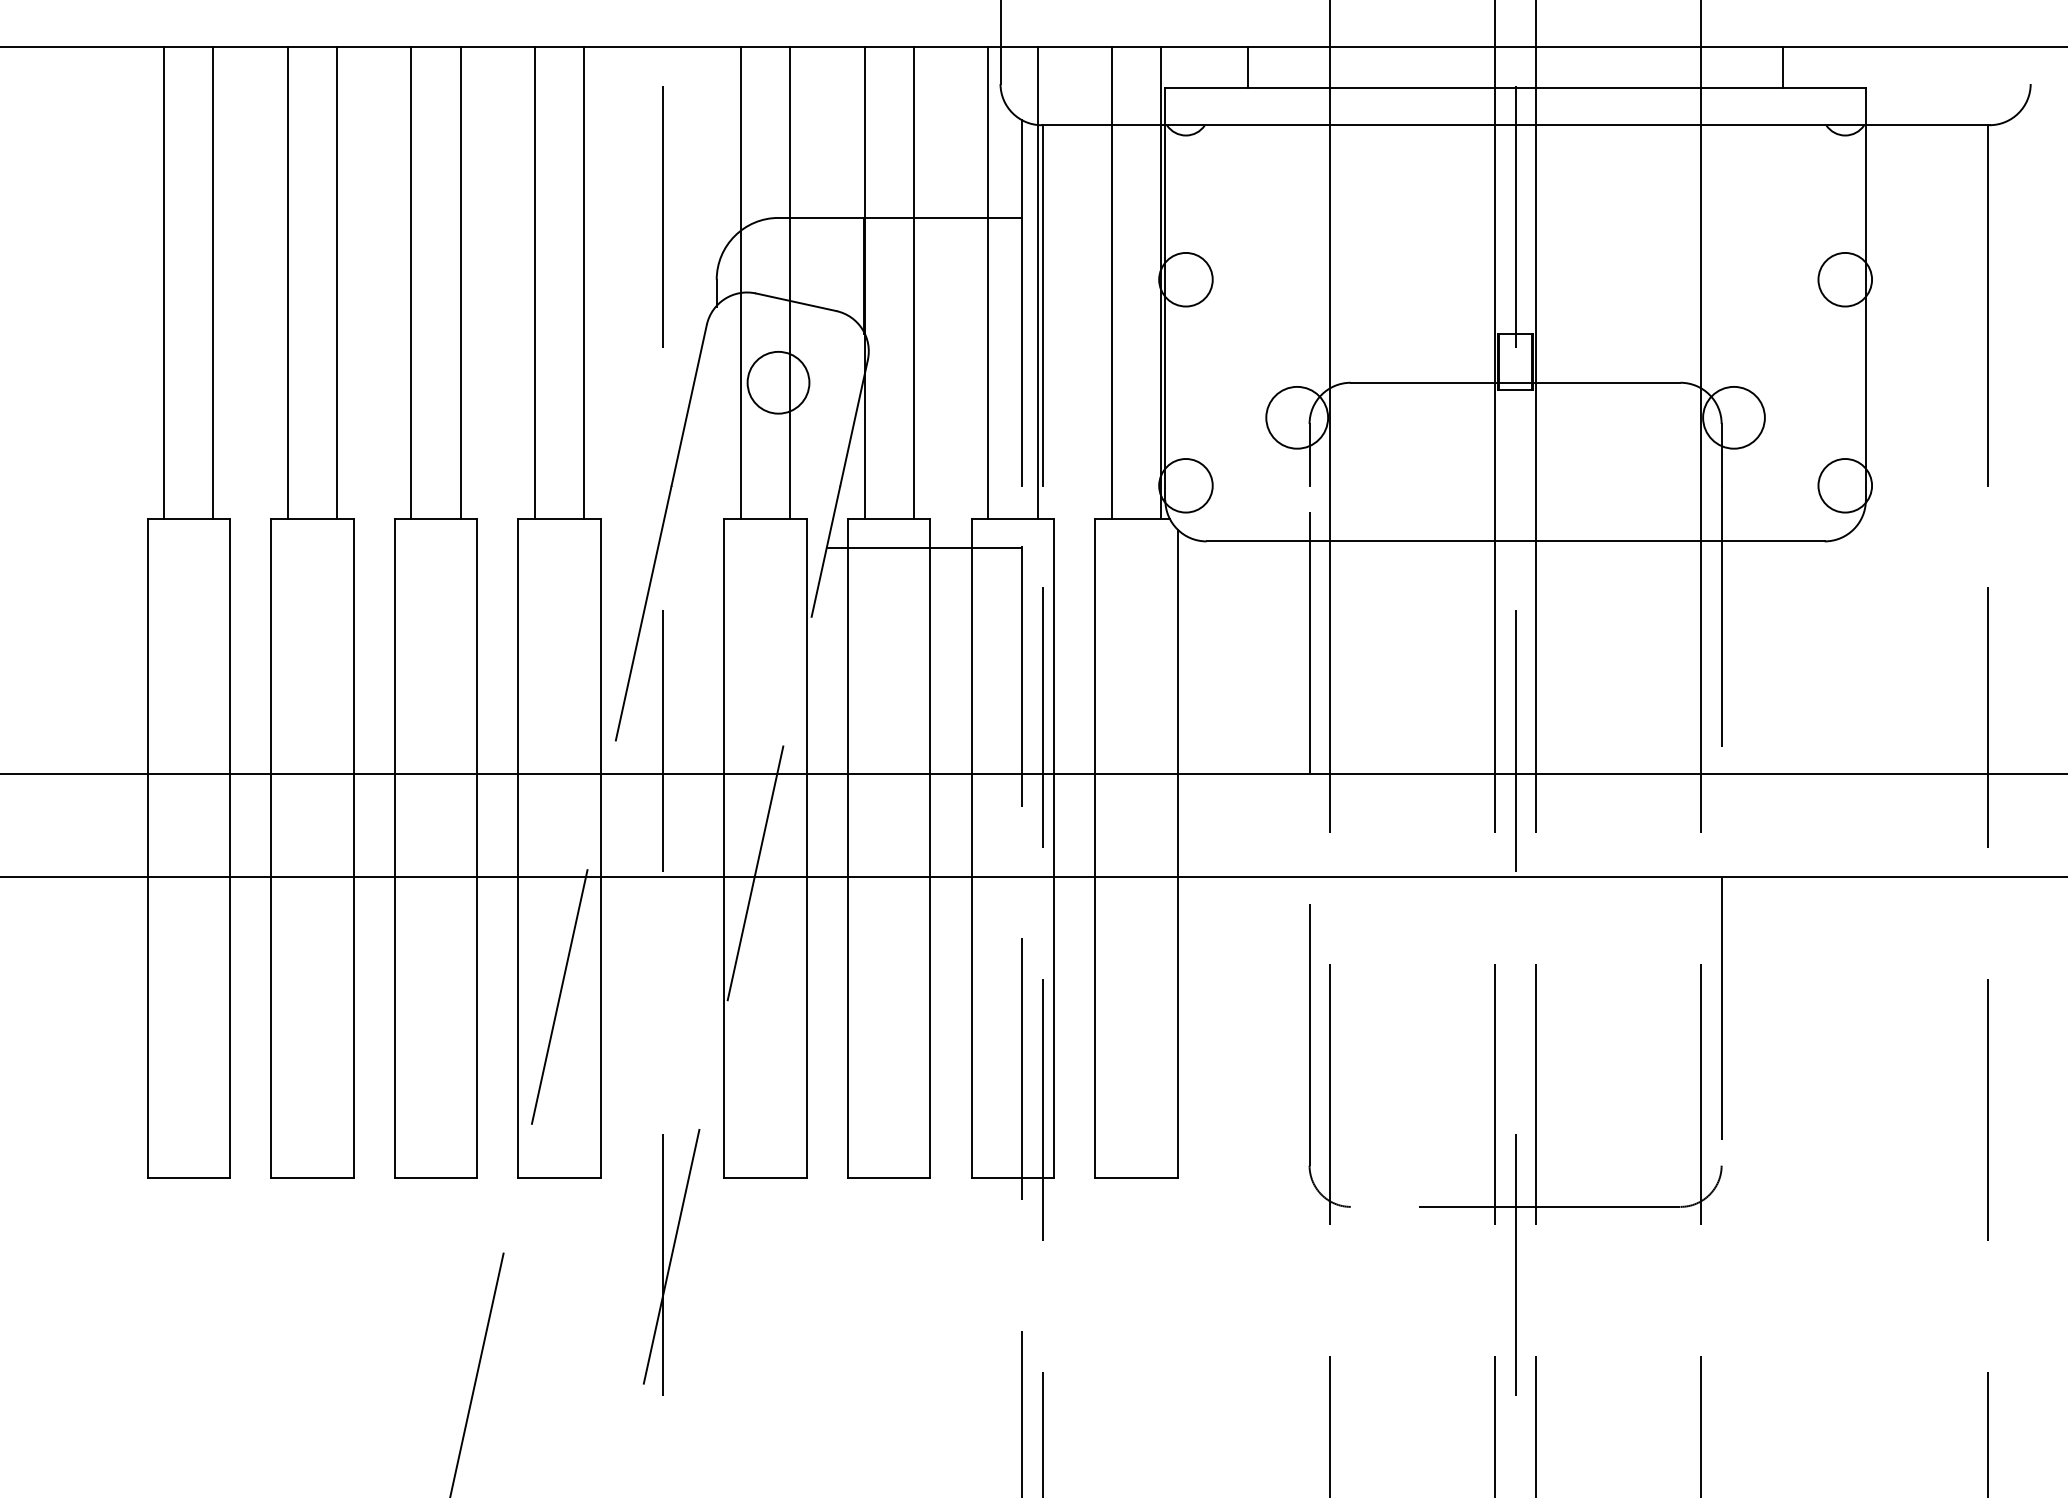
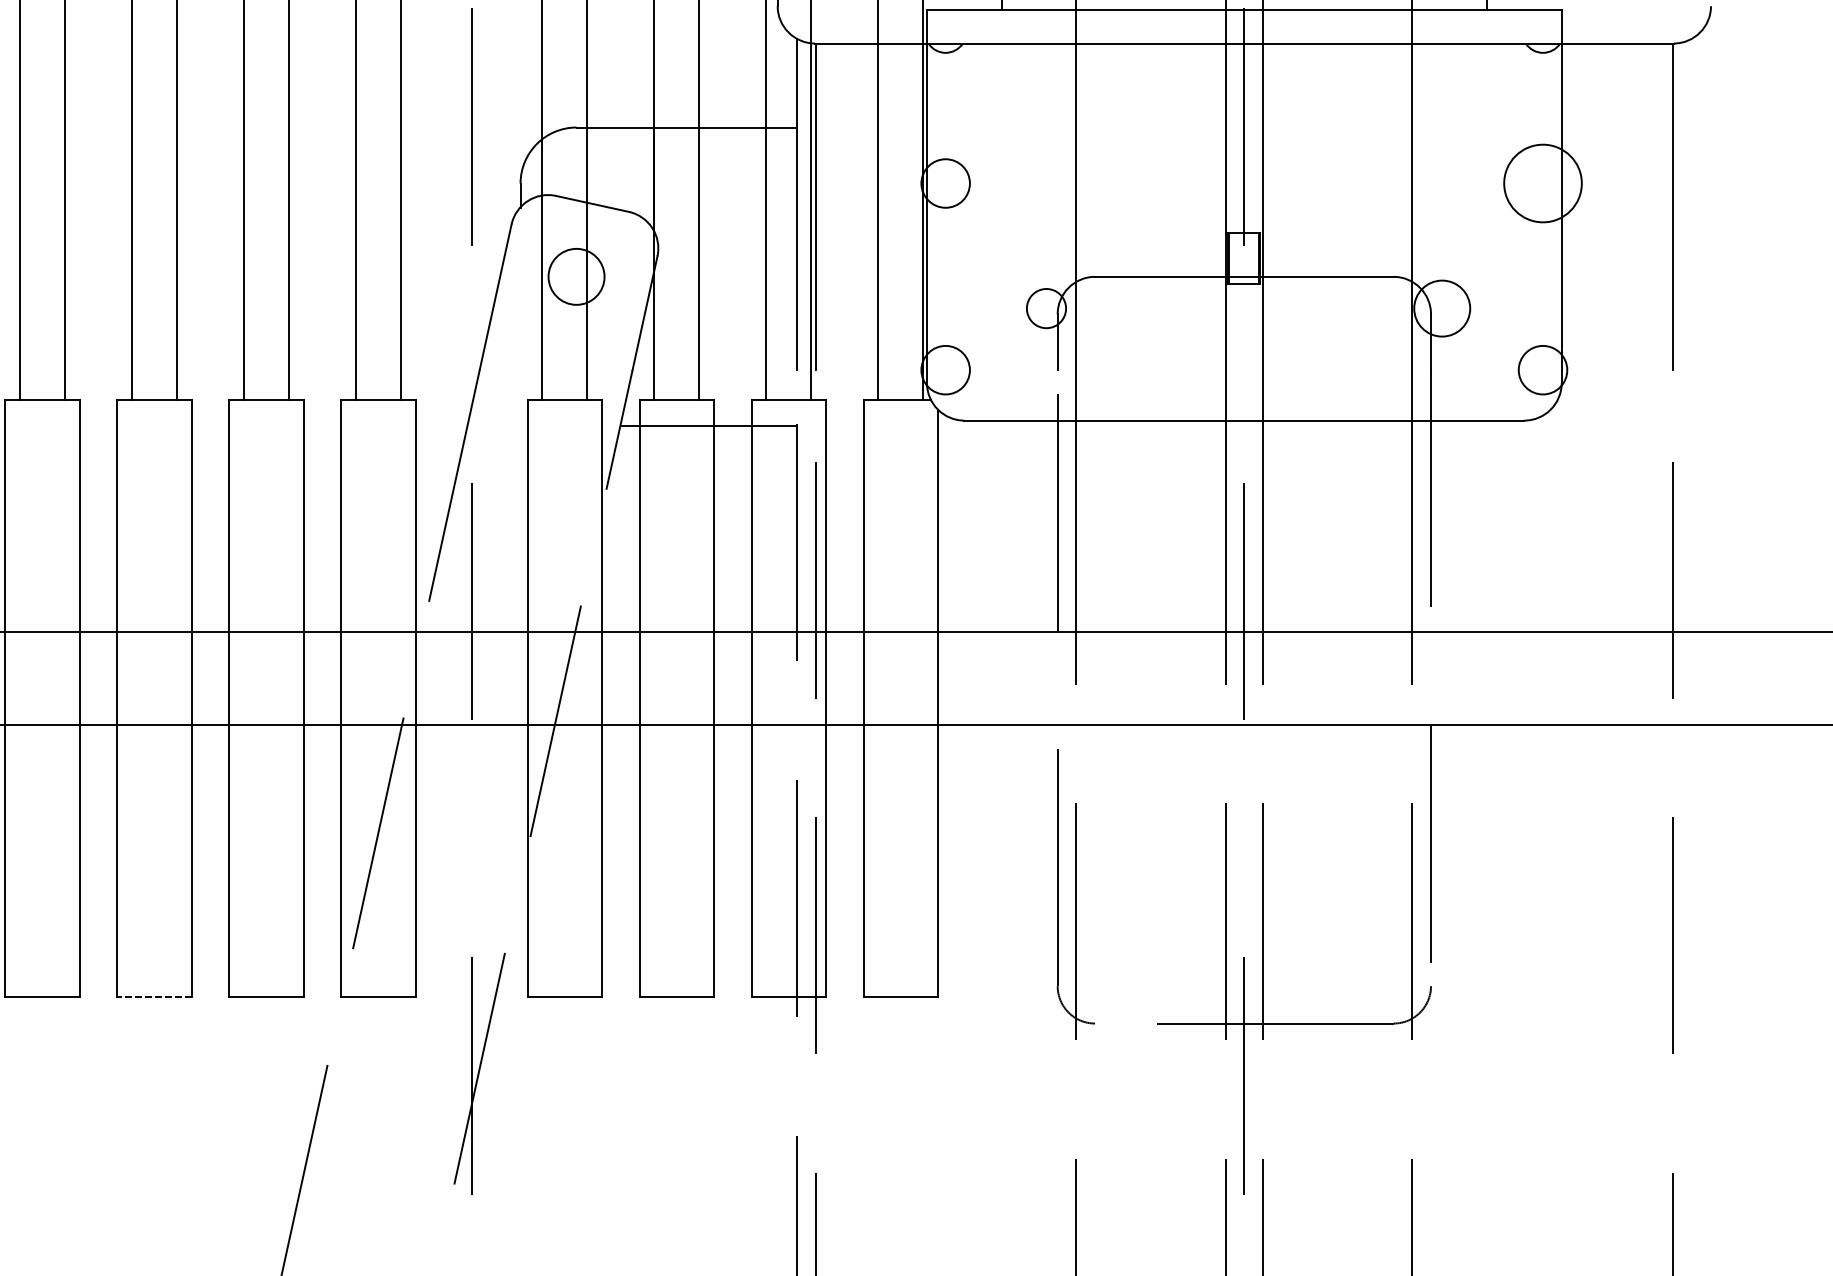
circle: (1845, 279) -> (1543, 183), size x1.6
circle: (1297, 417) -> (1046, 308), size x0.7
line: (311, 1178) -> (153, 997), solid -> dashed

